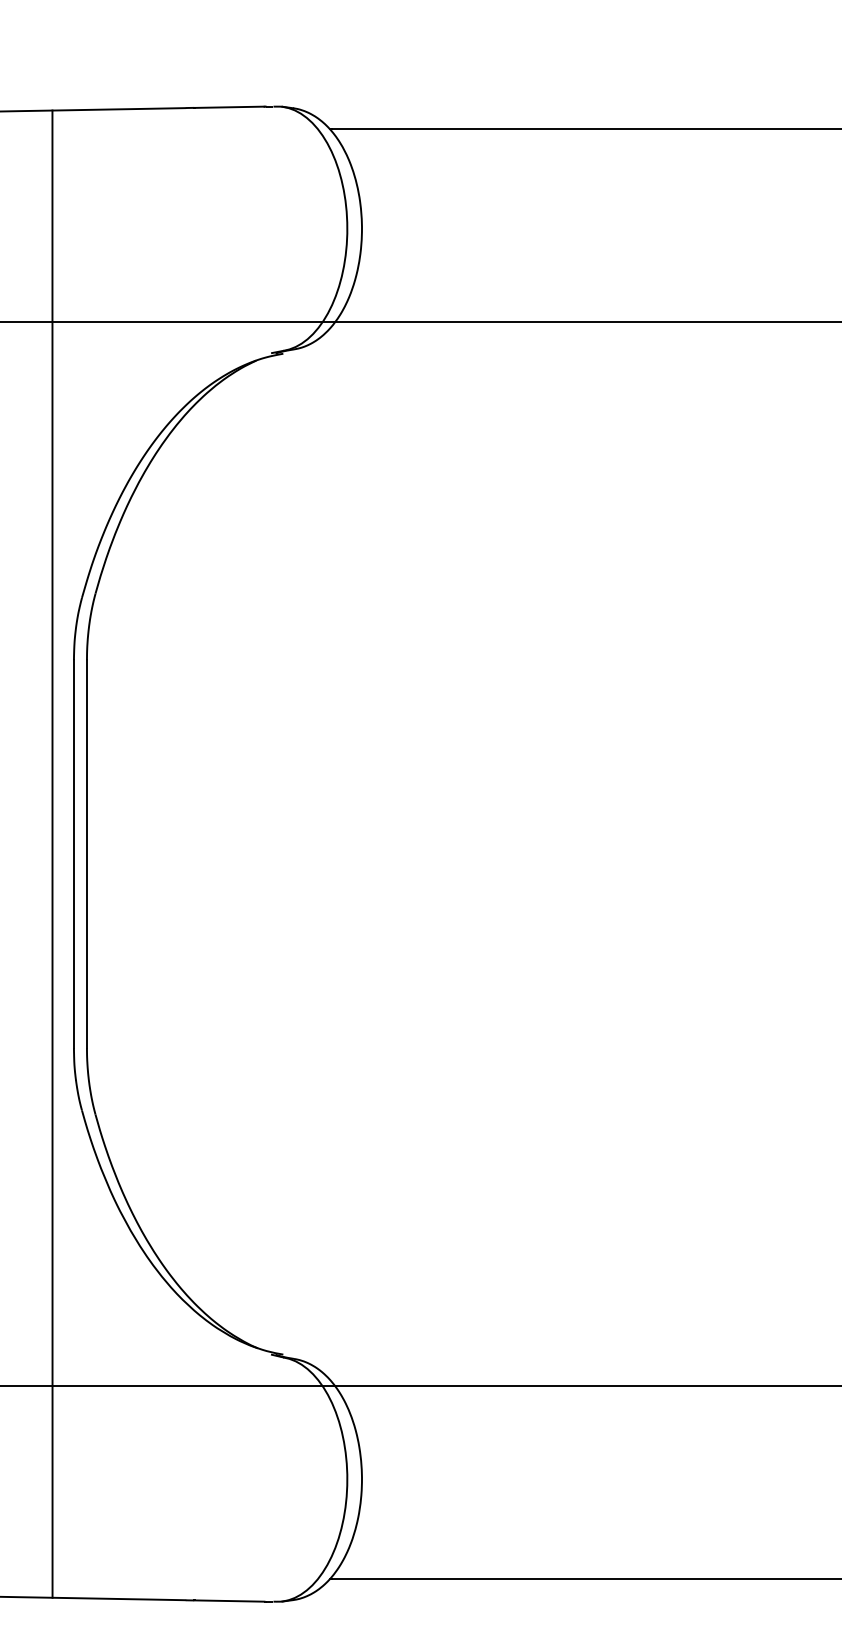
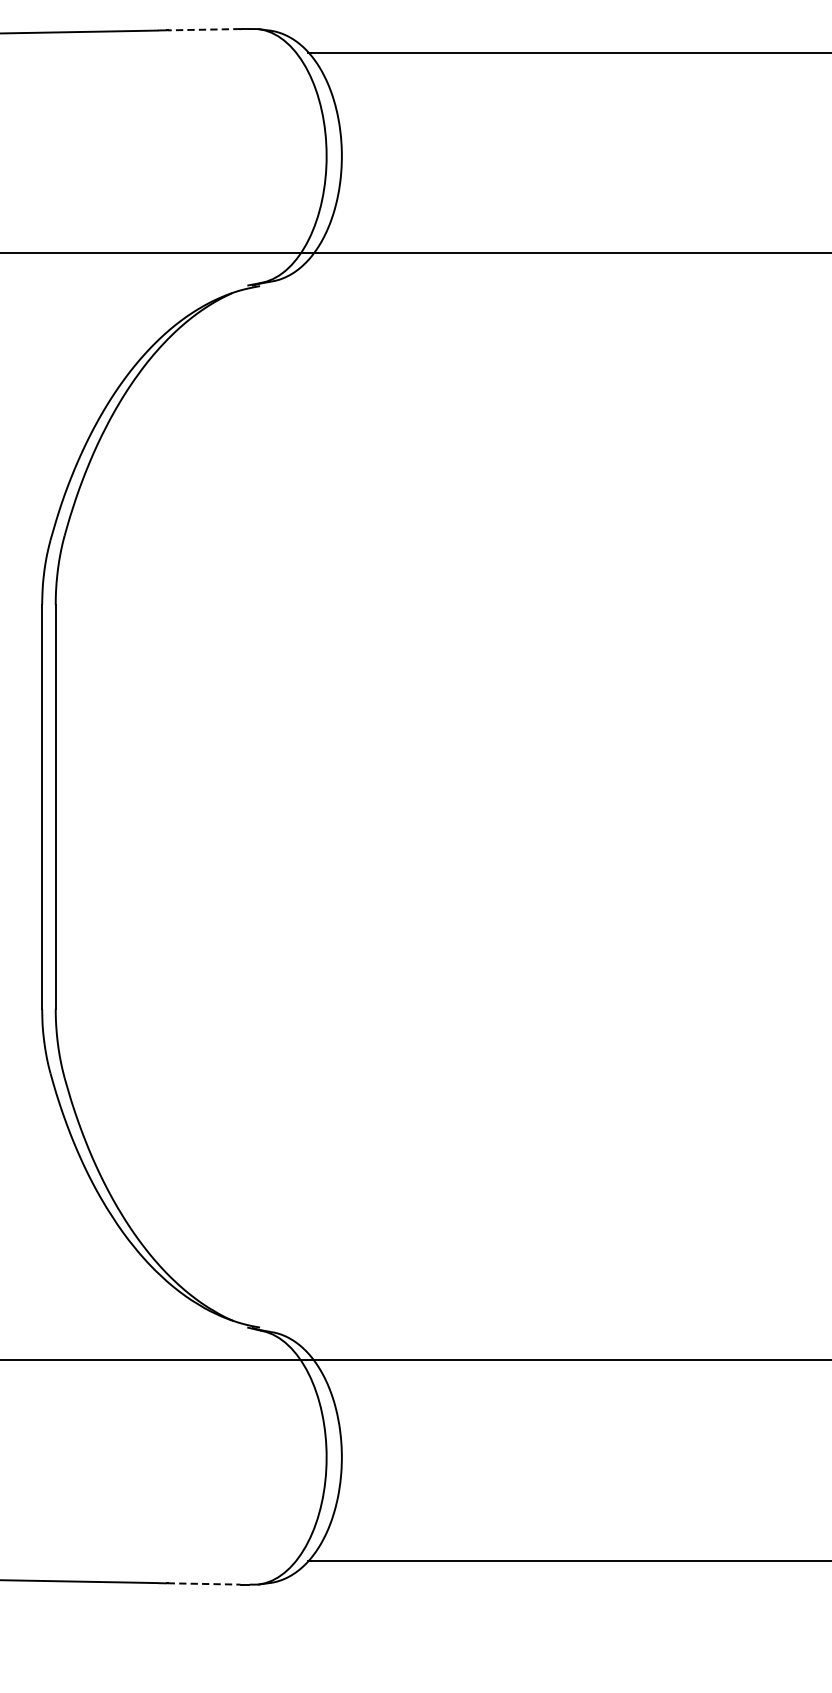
line: (229, 107) -> (204, 29), solid -> dashed
line: (52, 853) -> (19, 806), removed
line: (229, 1601) -> (204, 1584), solid -> dashed

